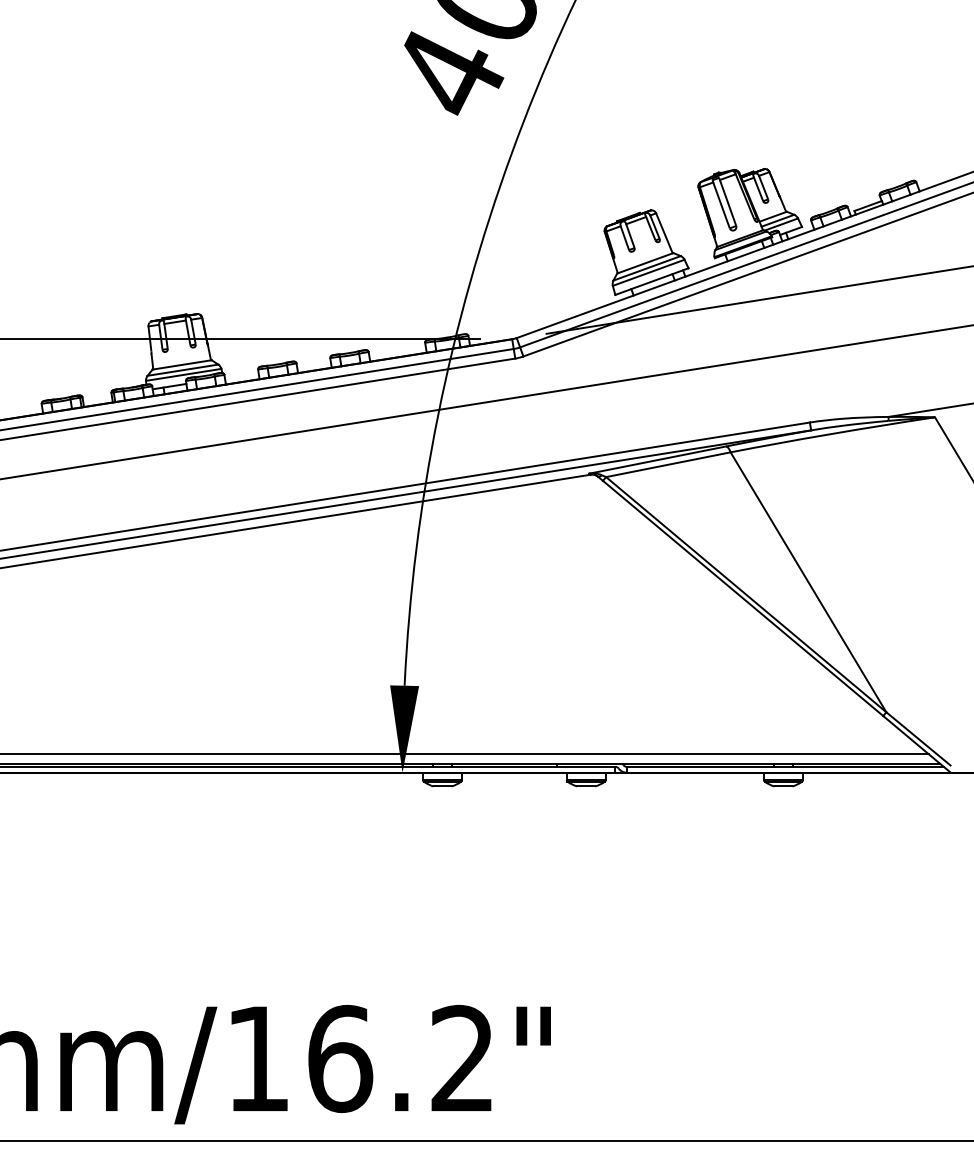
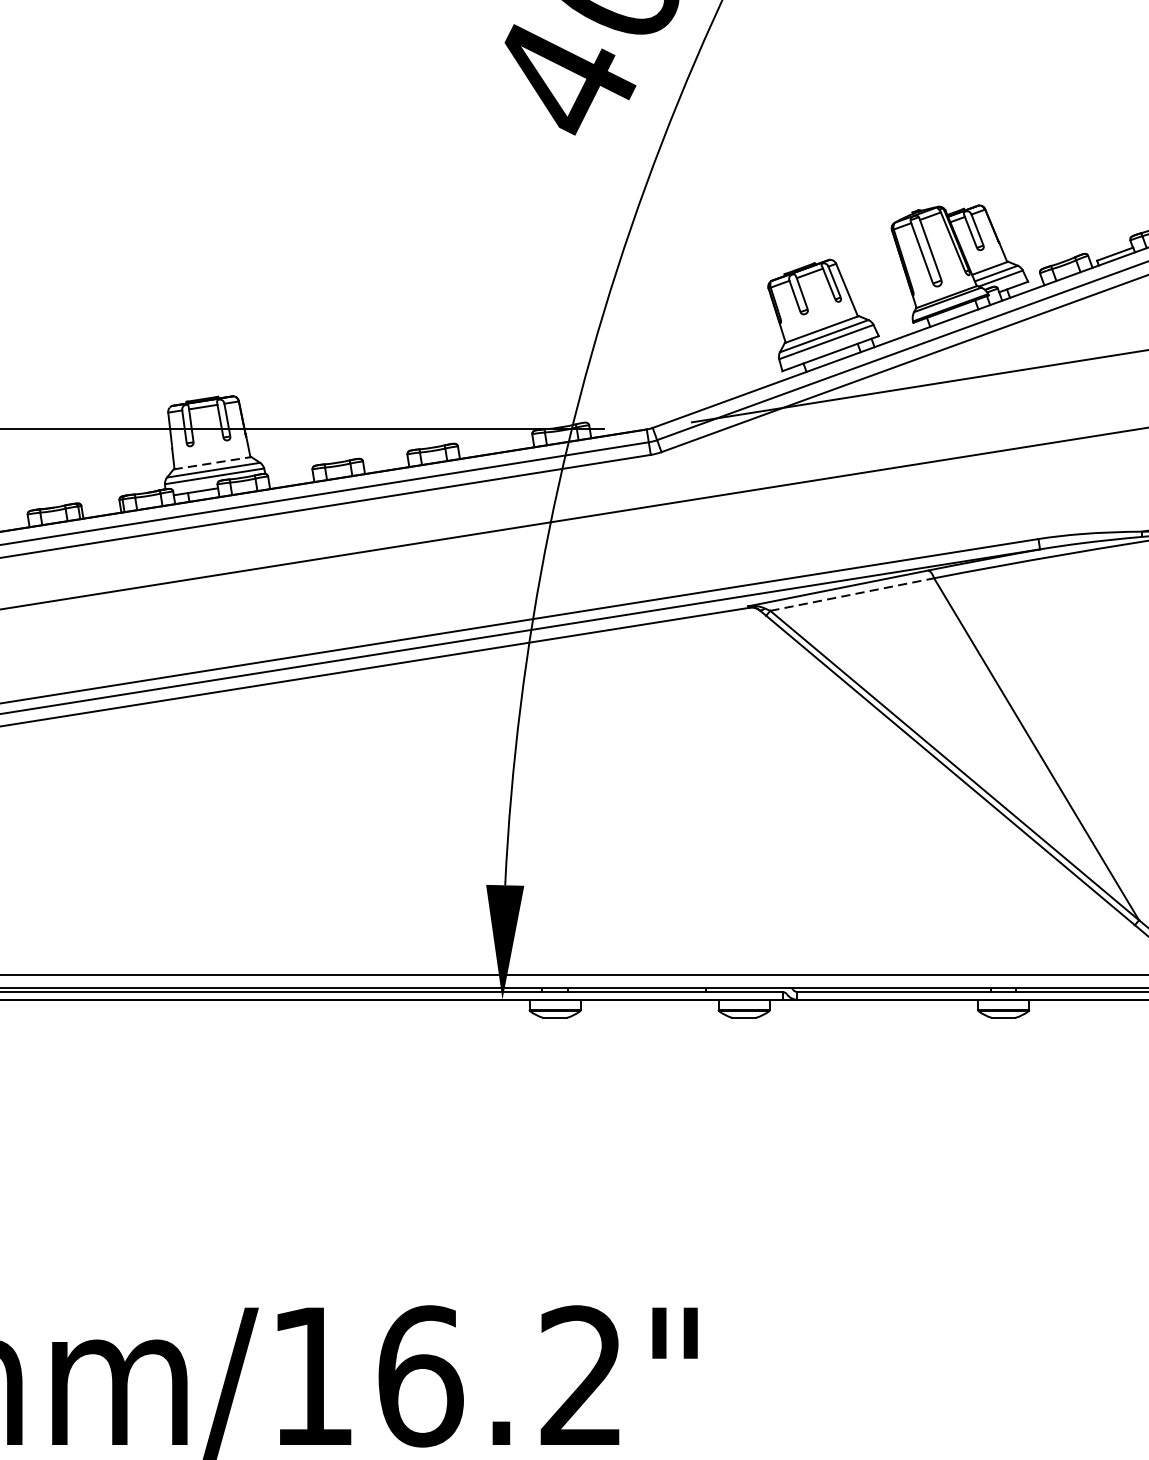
line: (182, 364) -> (212, 462), solid -> dashed
line: (668, 464) -> (852, 594), solid -> dashed

